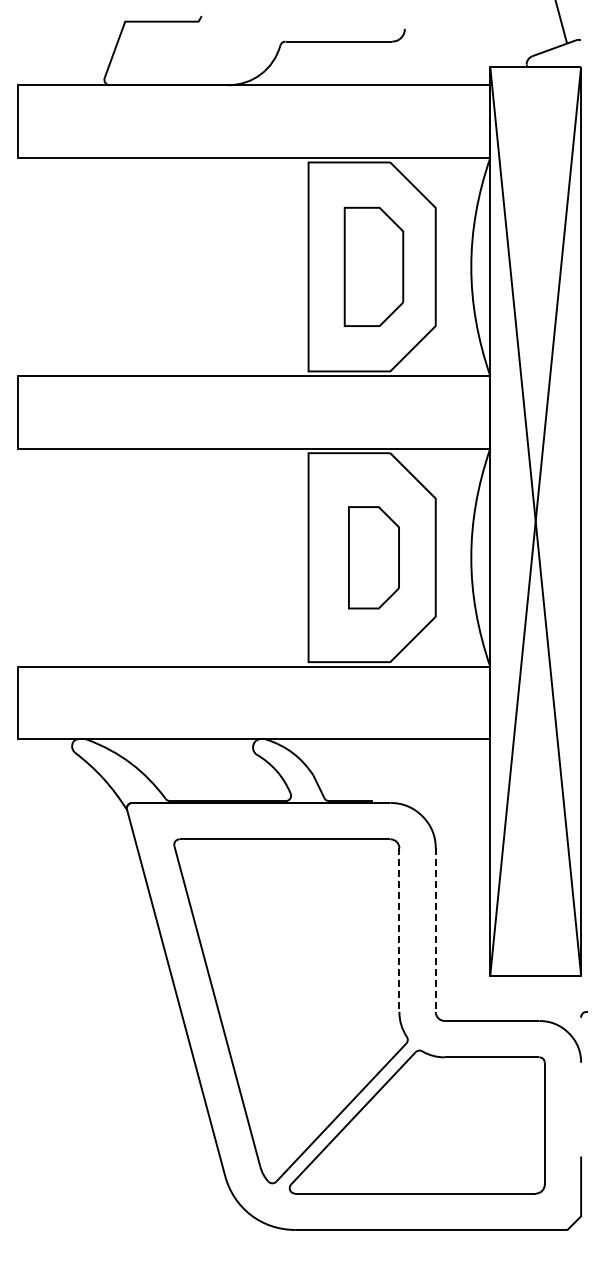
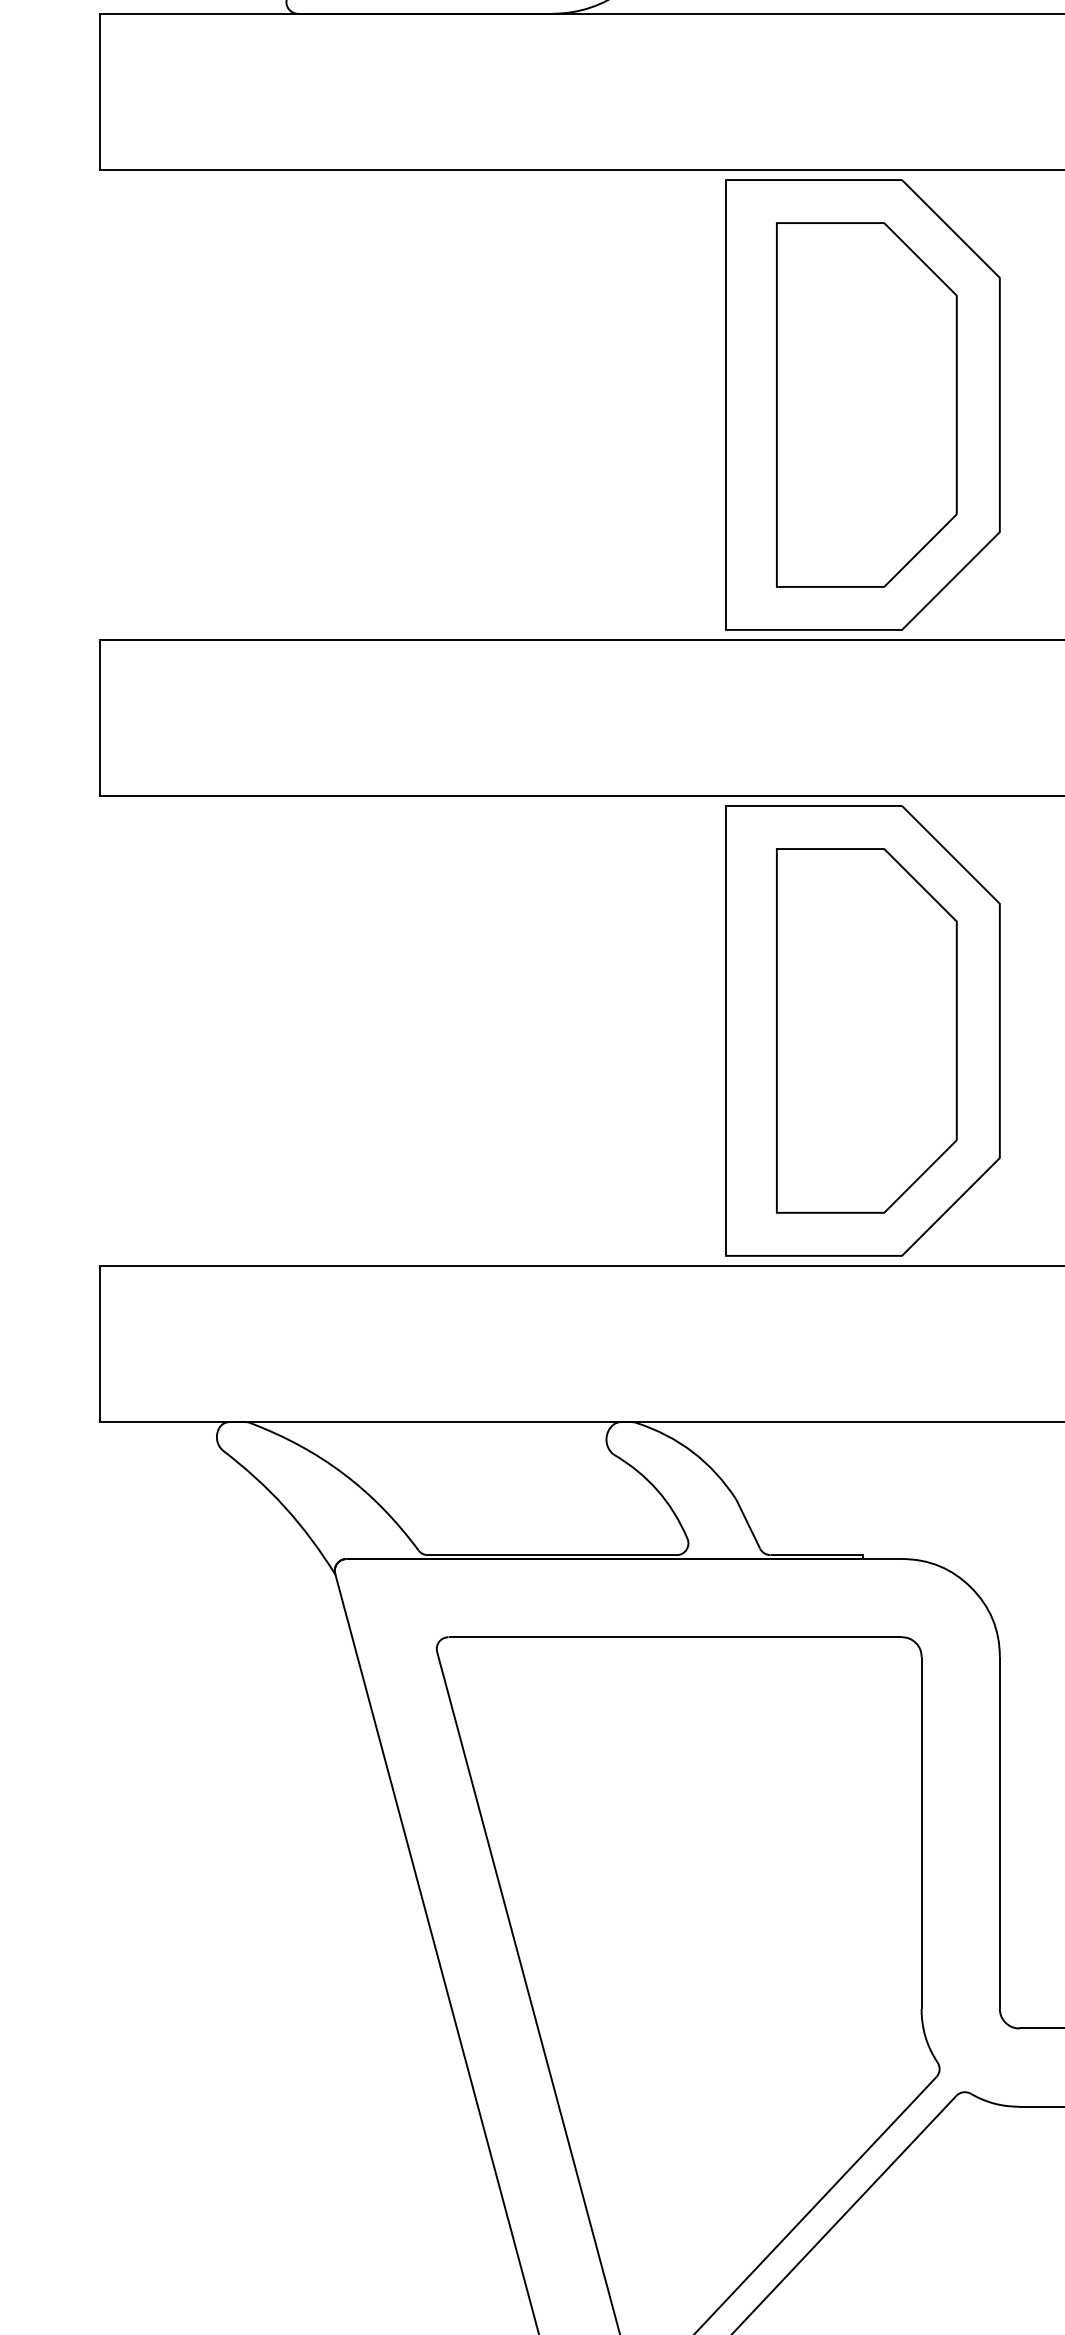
part: (373, 266) -> (865, 404), size x1.43
part: (373, 557) -> (865, 1030), size x1.67
line: (399, 930) -> (921, 1833), dashed -> solid
line: (435, 930) -> (999, 1833), dashed -> solid

